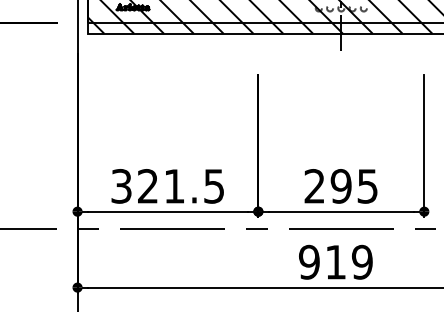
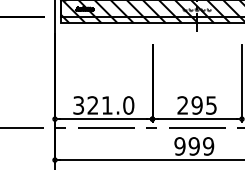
text: (213, 186) -> (128, 105), 321.5 -> 321.0
text: (334, 262) -> (193, 146), 919 -> 999

